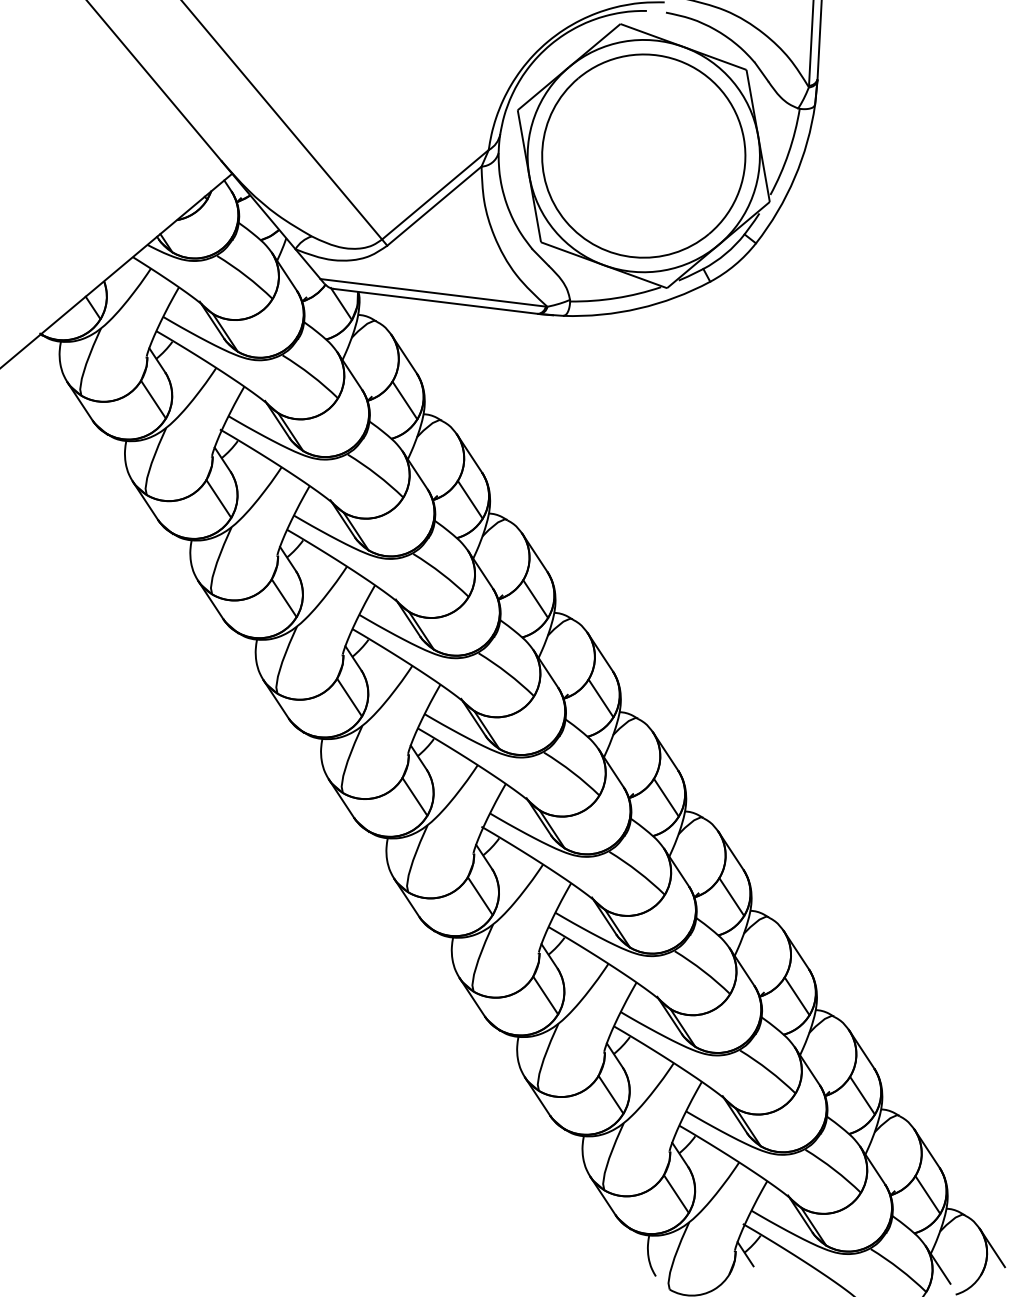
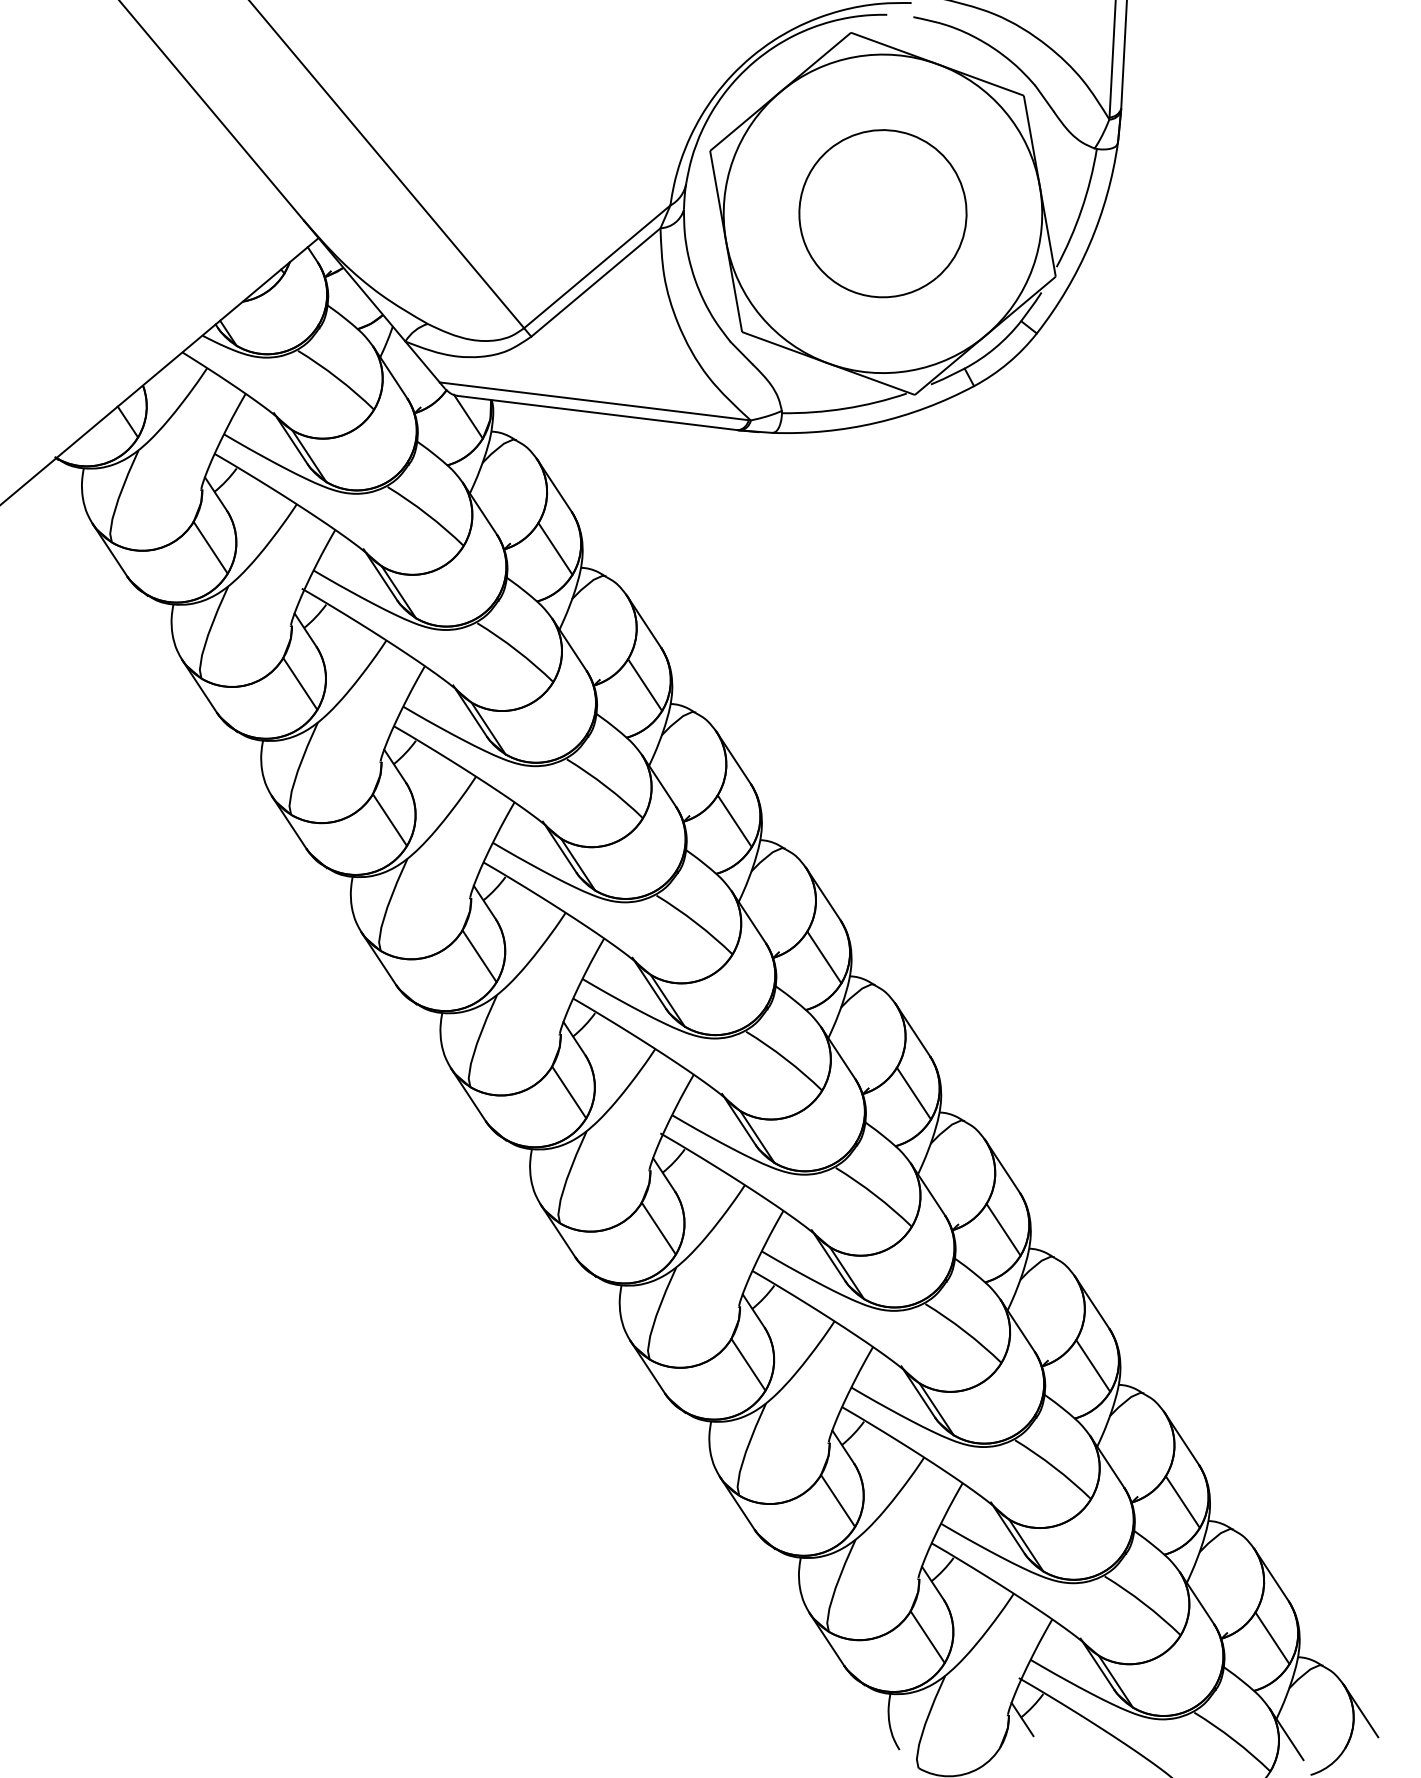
part: (643, 155) -> (882, 213), size x0.6

